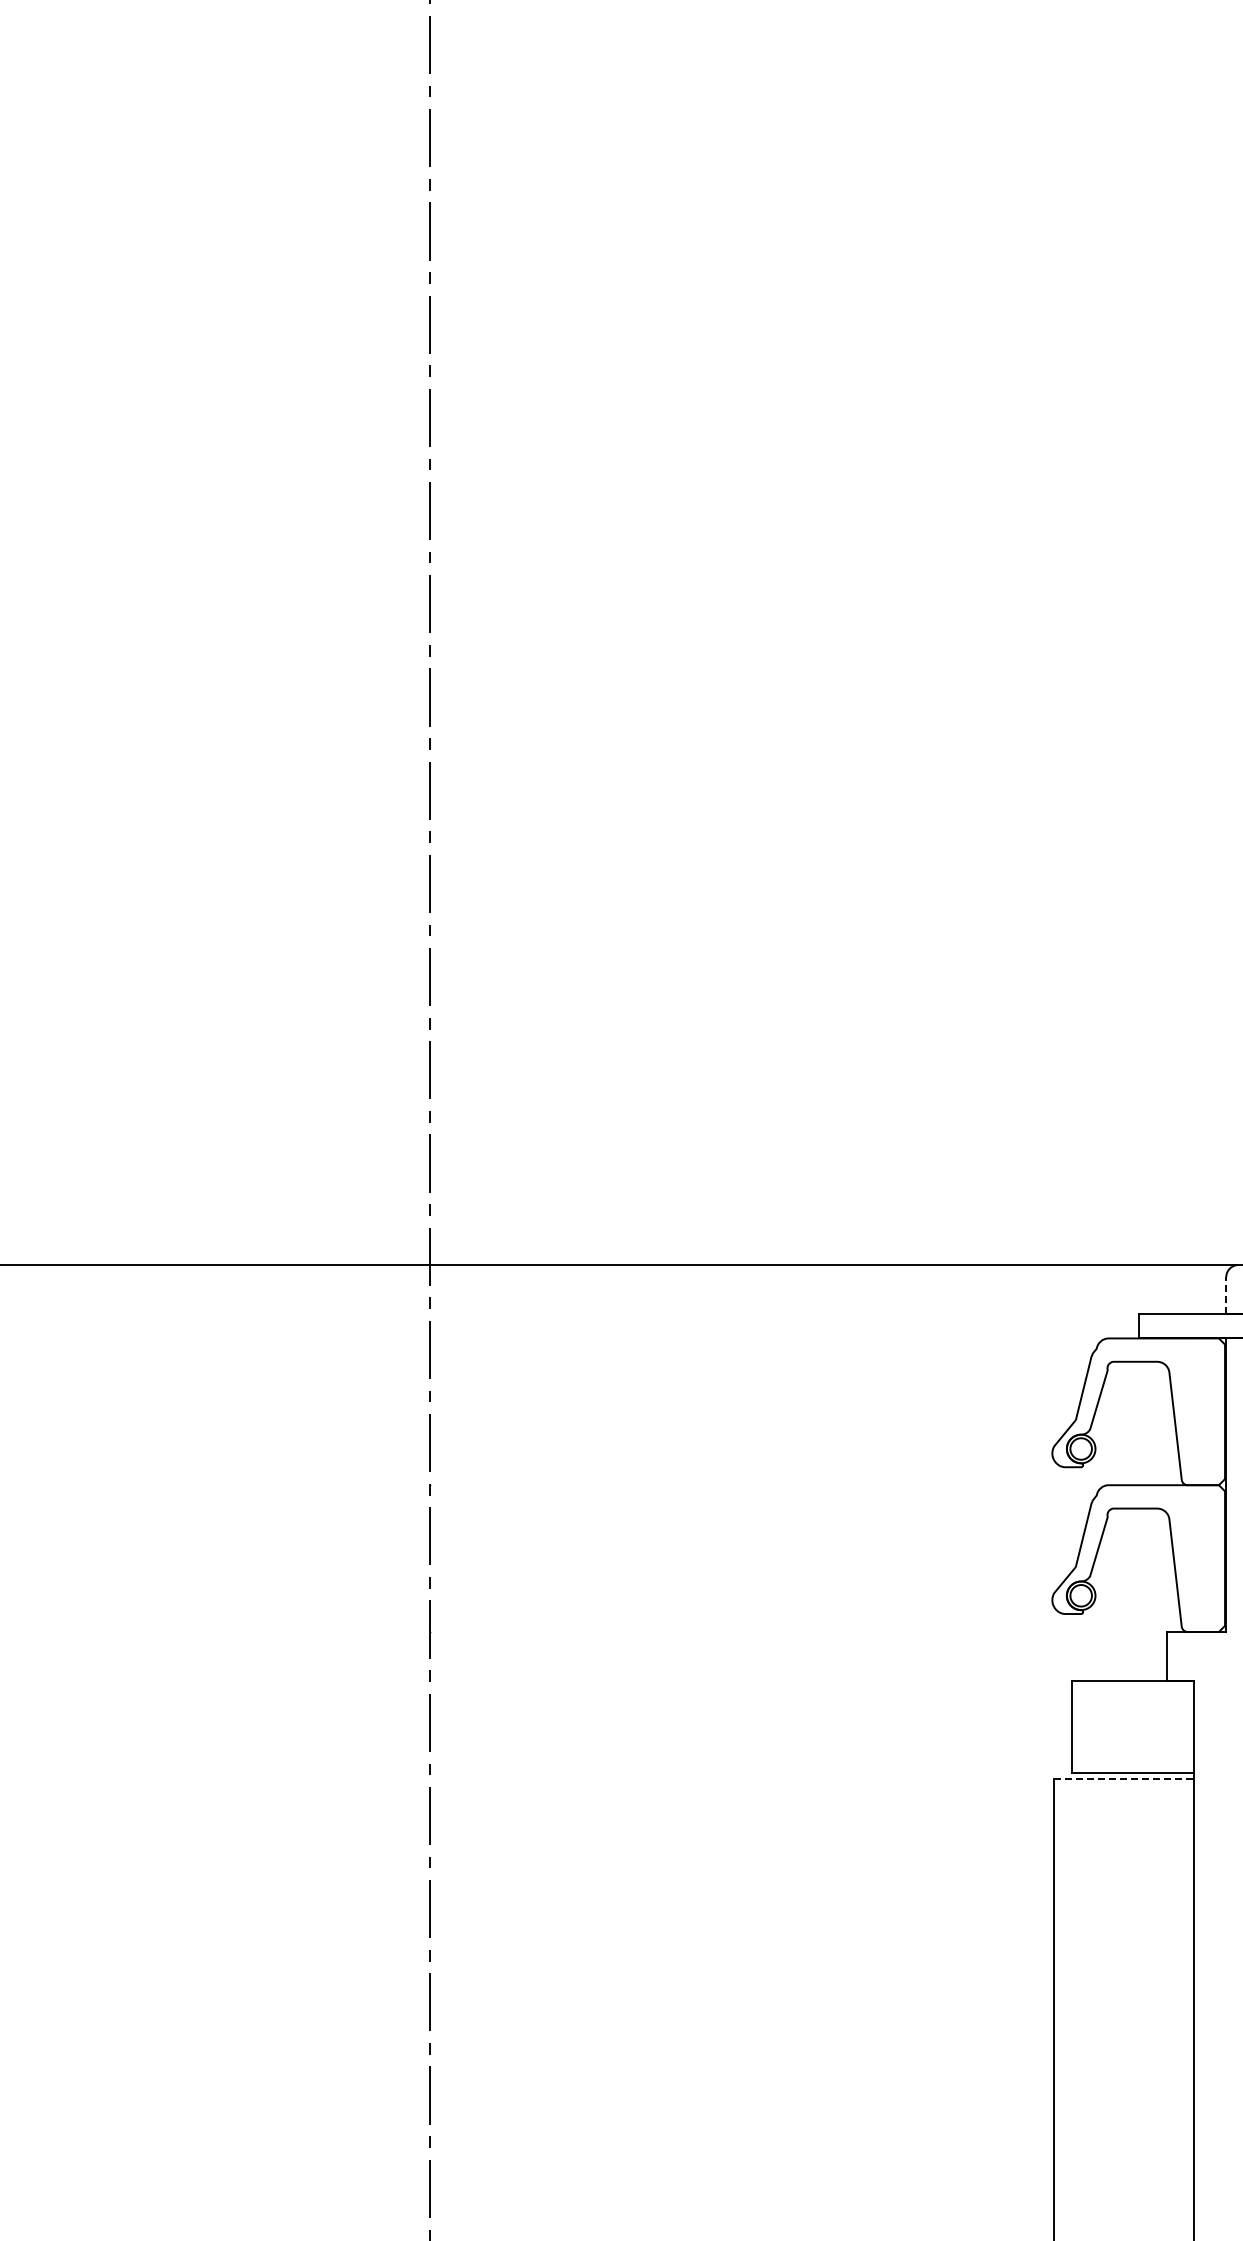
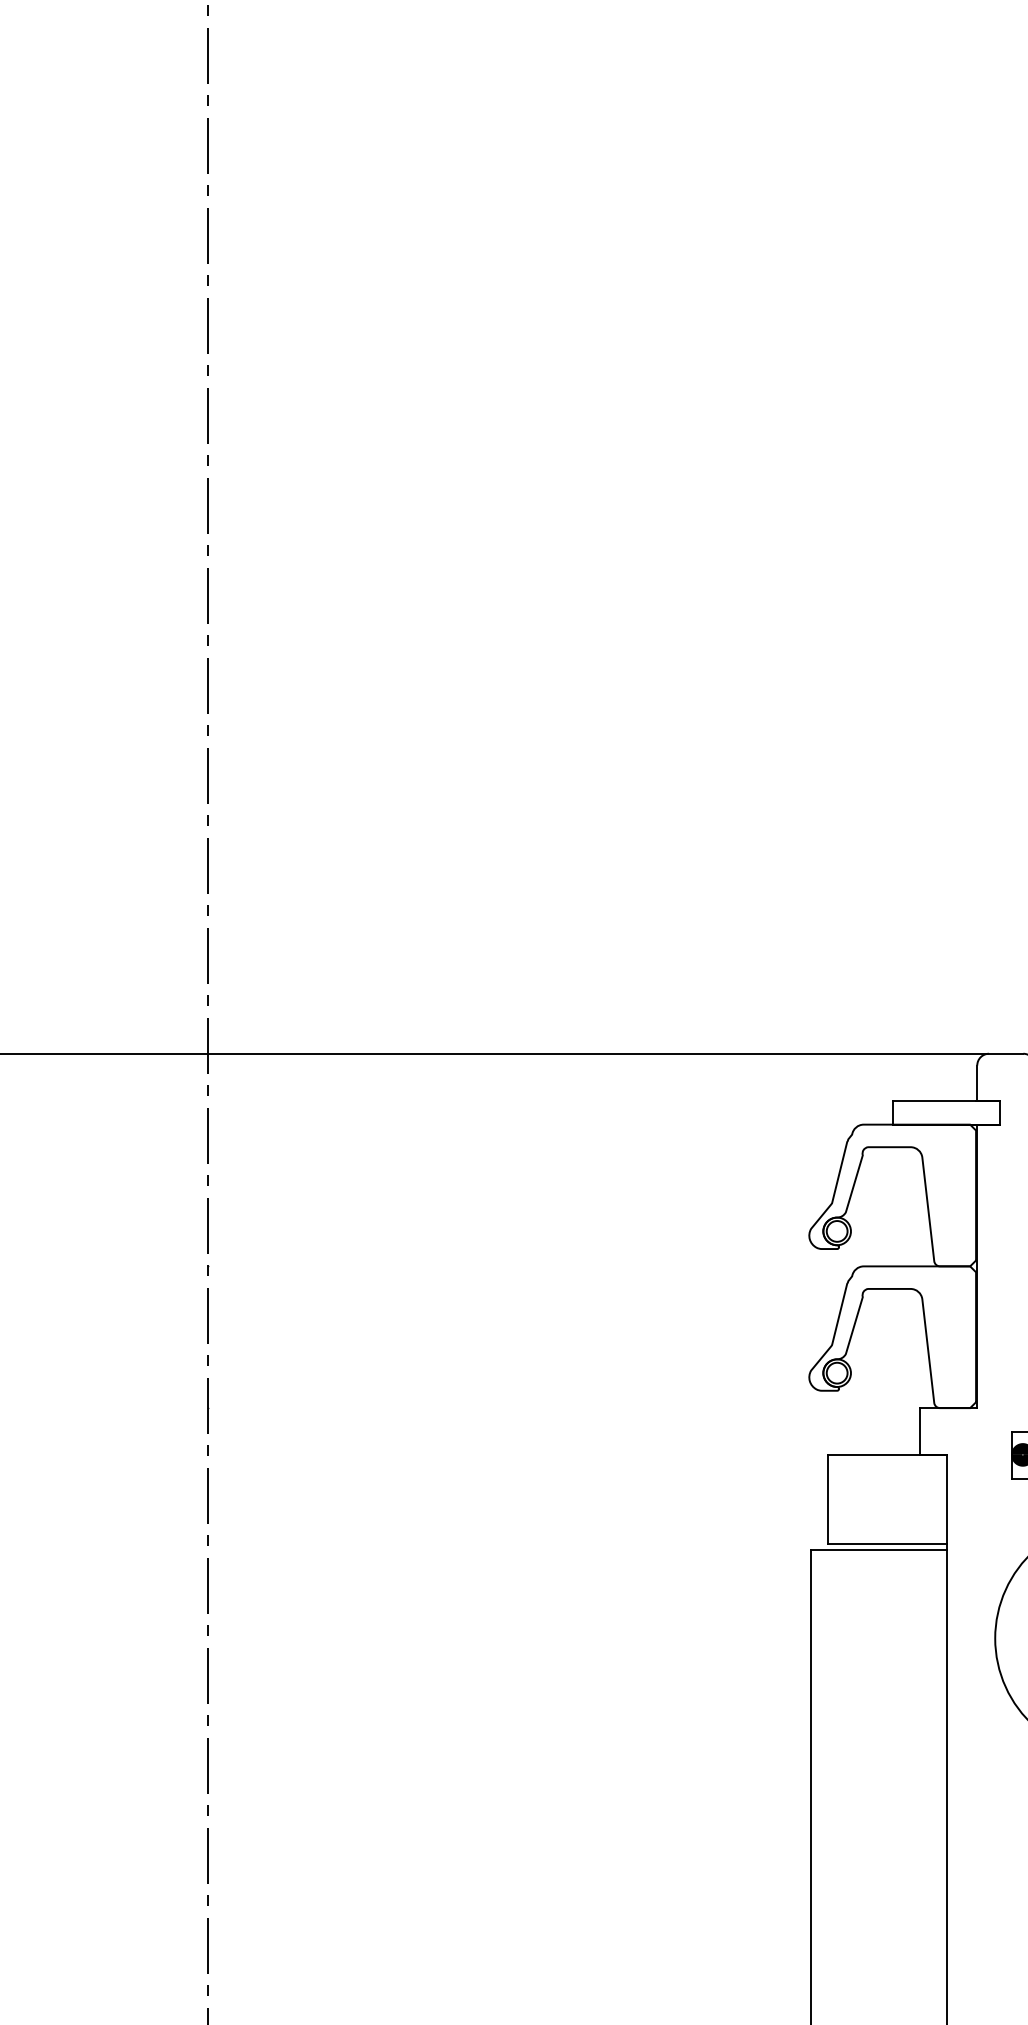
line: (1226, 1295) -> (977, 1083), dashed -> solid
line: (1124, 1778) -> (878, 1549), dashed -> solid

